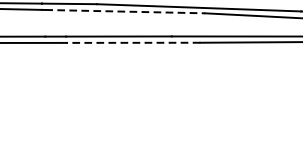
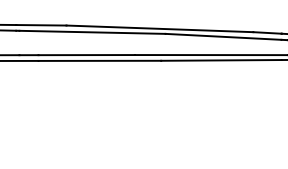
line: (126, 11) -> (93, 32), dashed -> solid
line: (132, 42) -> (99, 60), dashed -> solid

